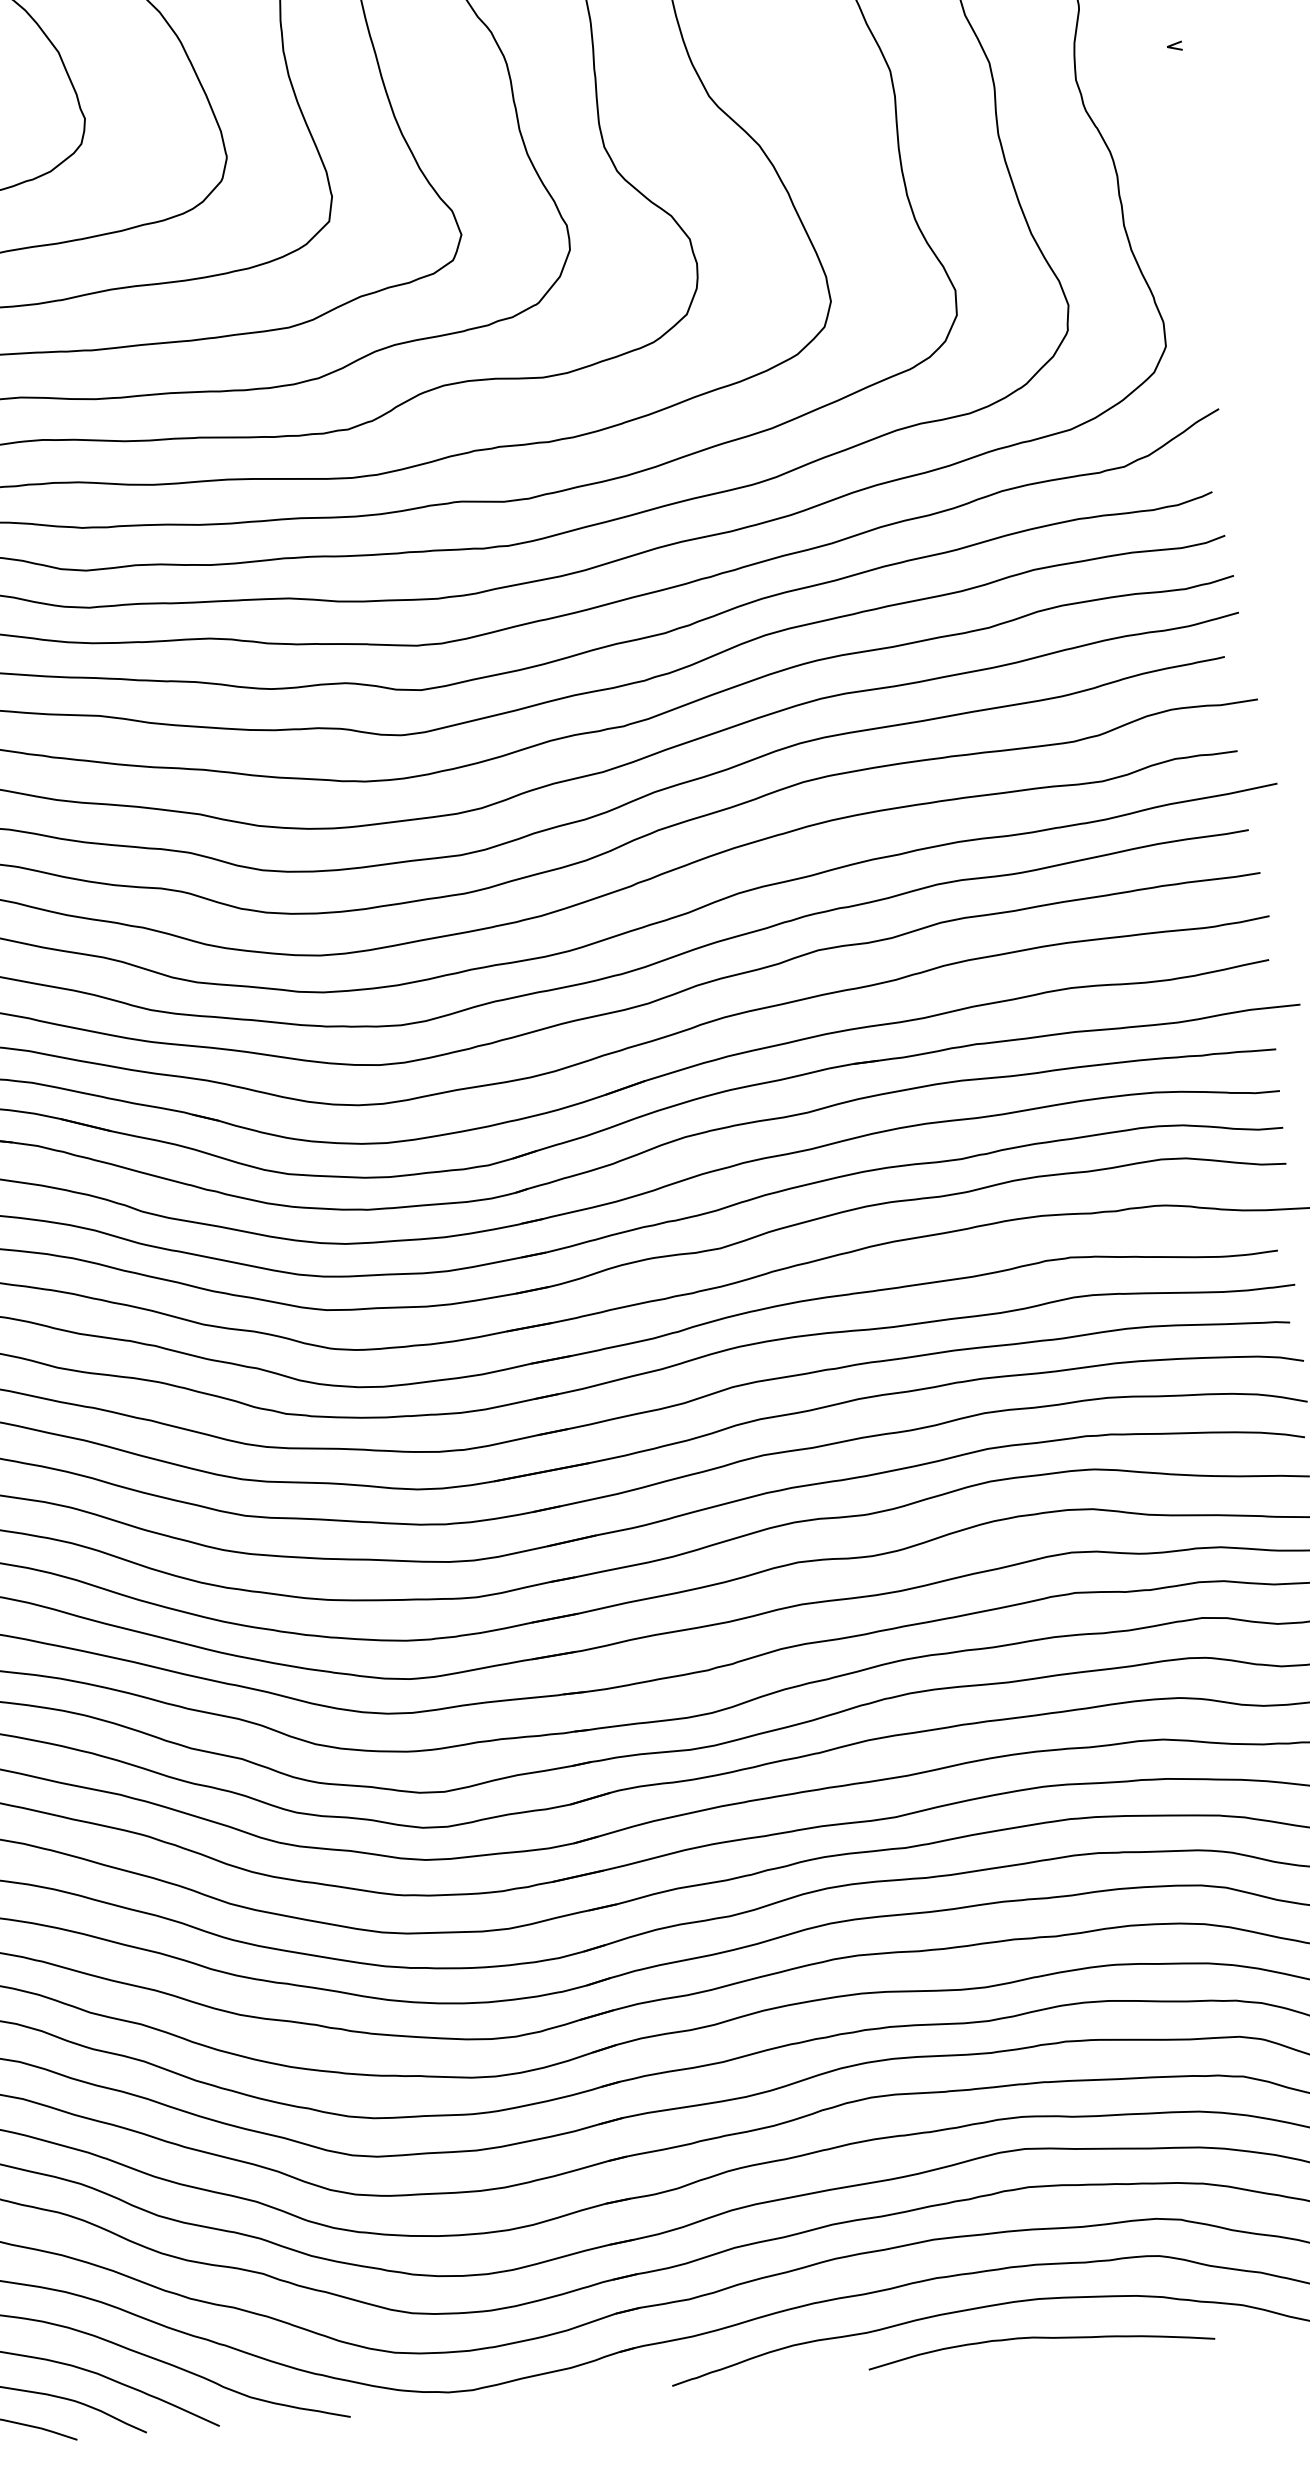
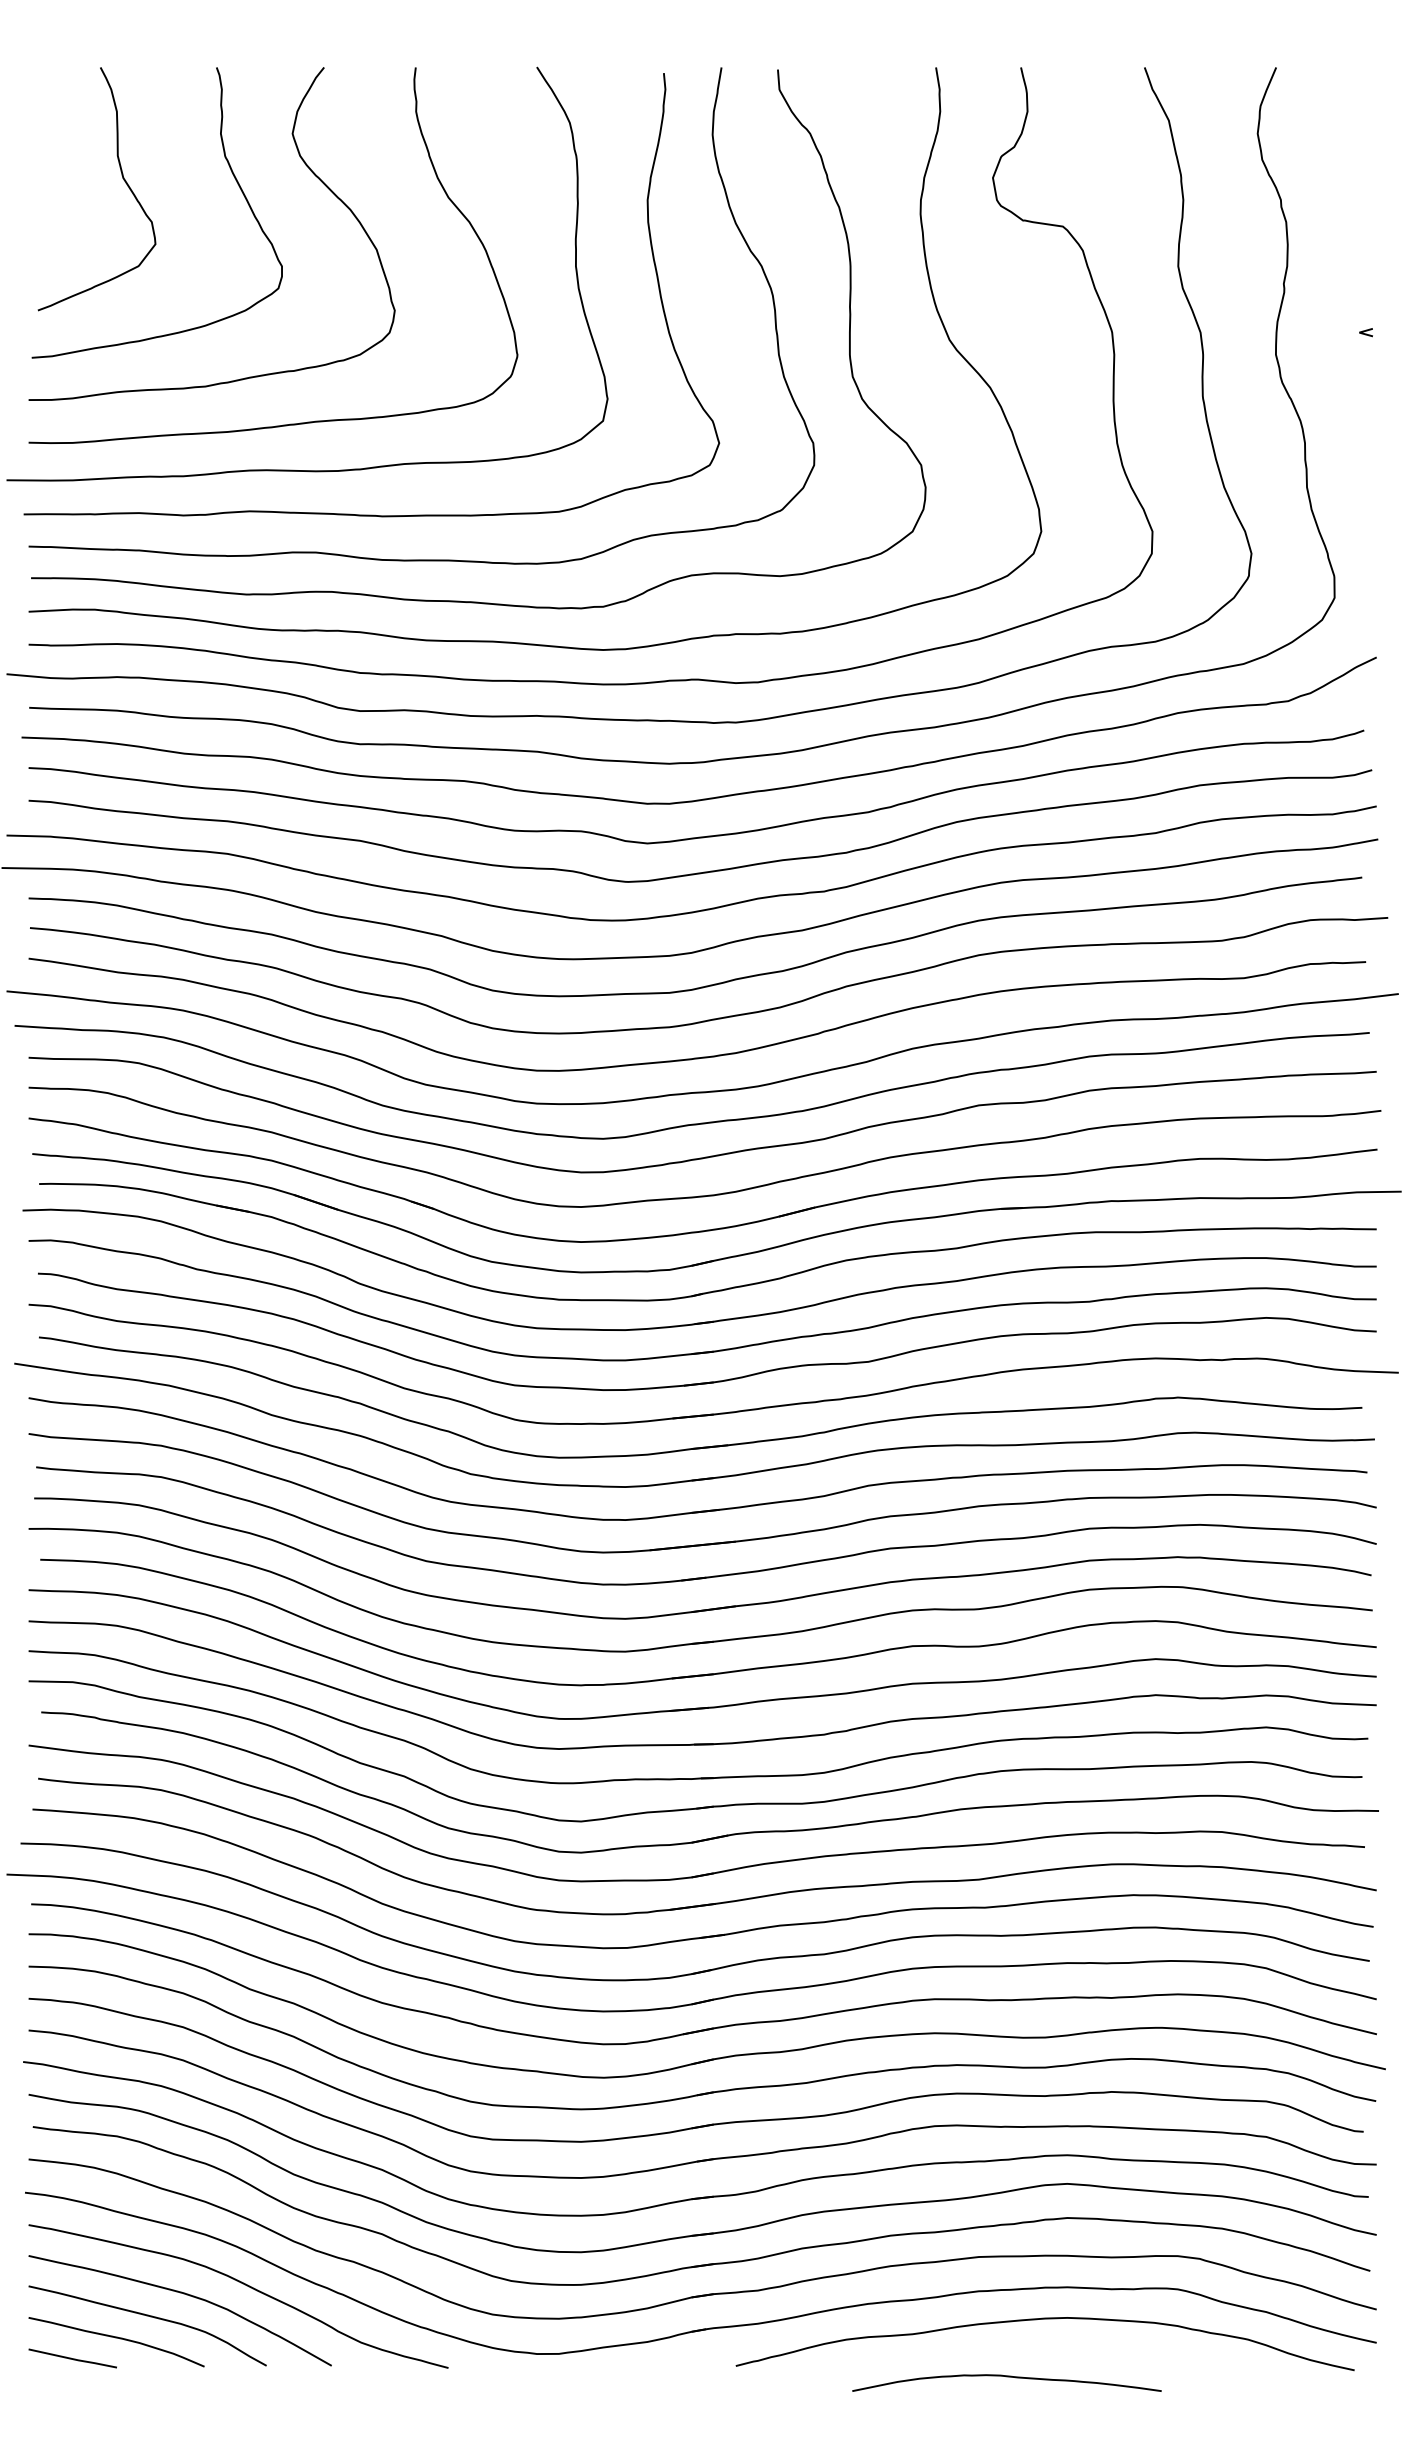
curve: (1040, 2339) -> (1006, 2377), moved

